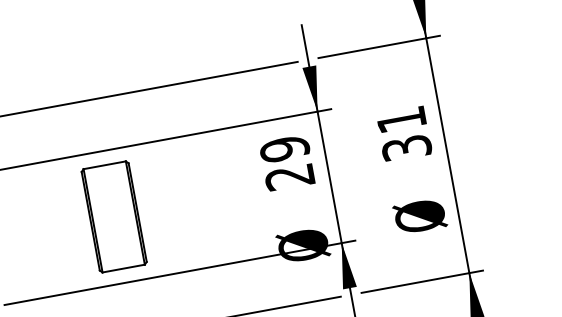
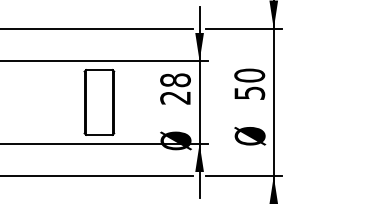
text: (403, 132) -> (249, 83), 31 -> 50
text: (284, 149) -> (175, 80), 29 -> 28
part: (114, 216) -> (99, 102), moved

